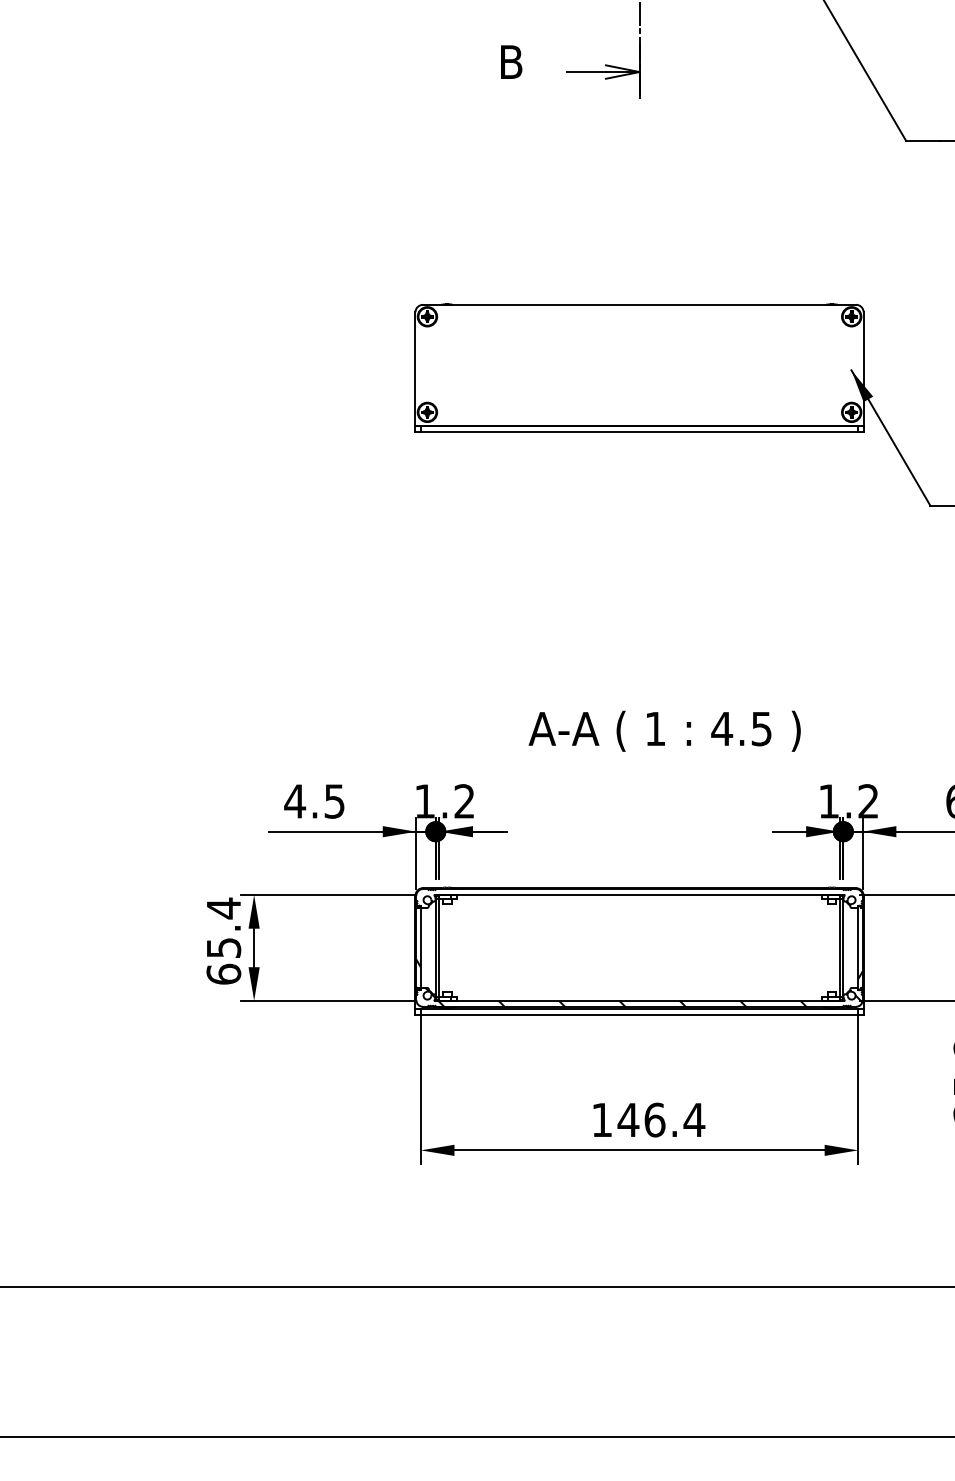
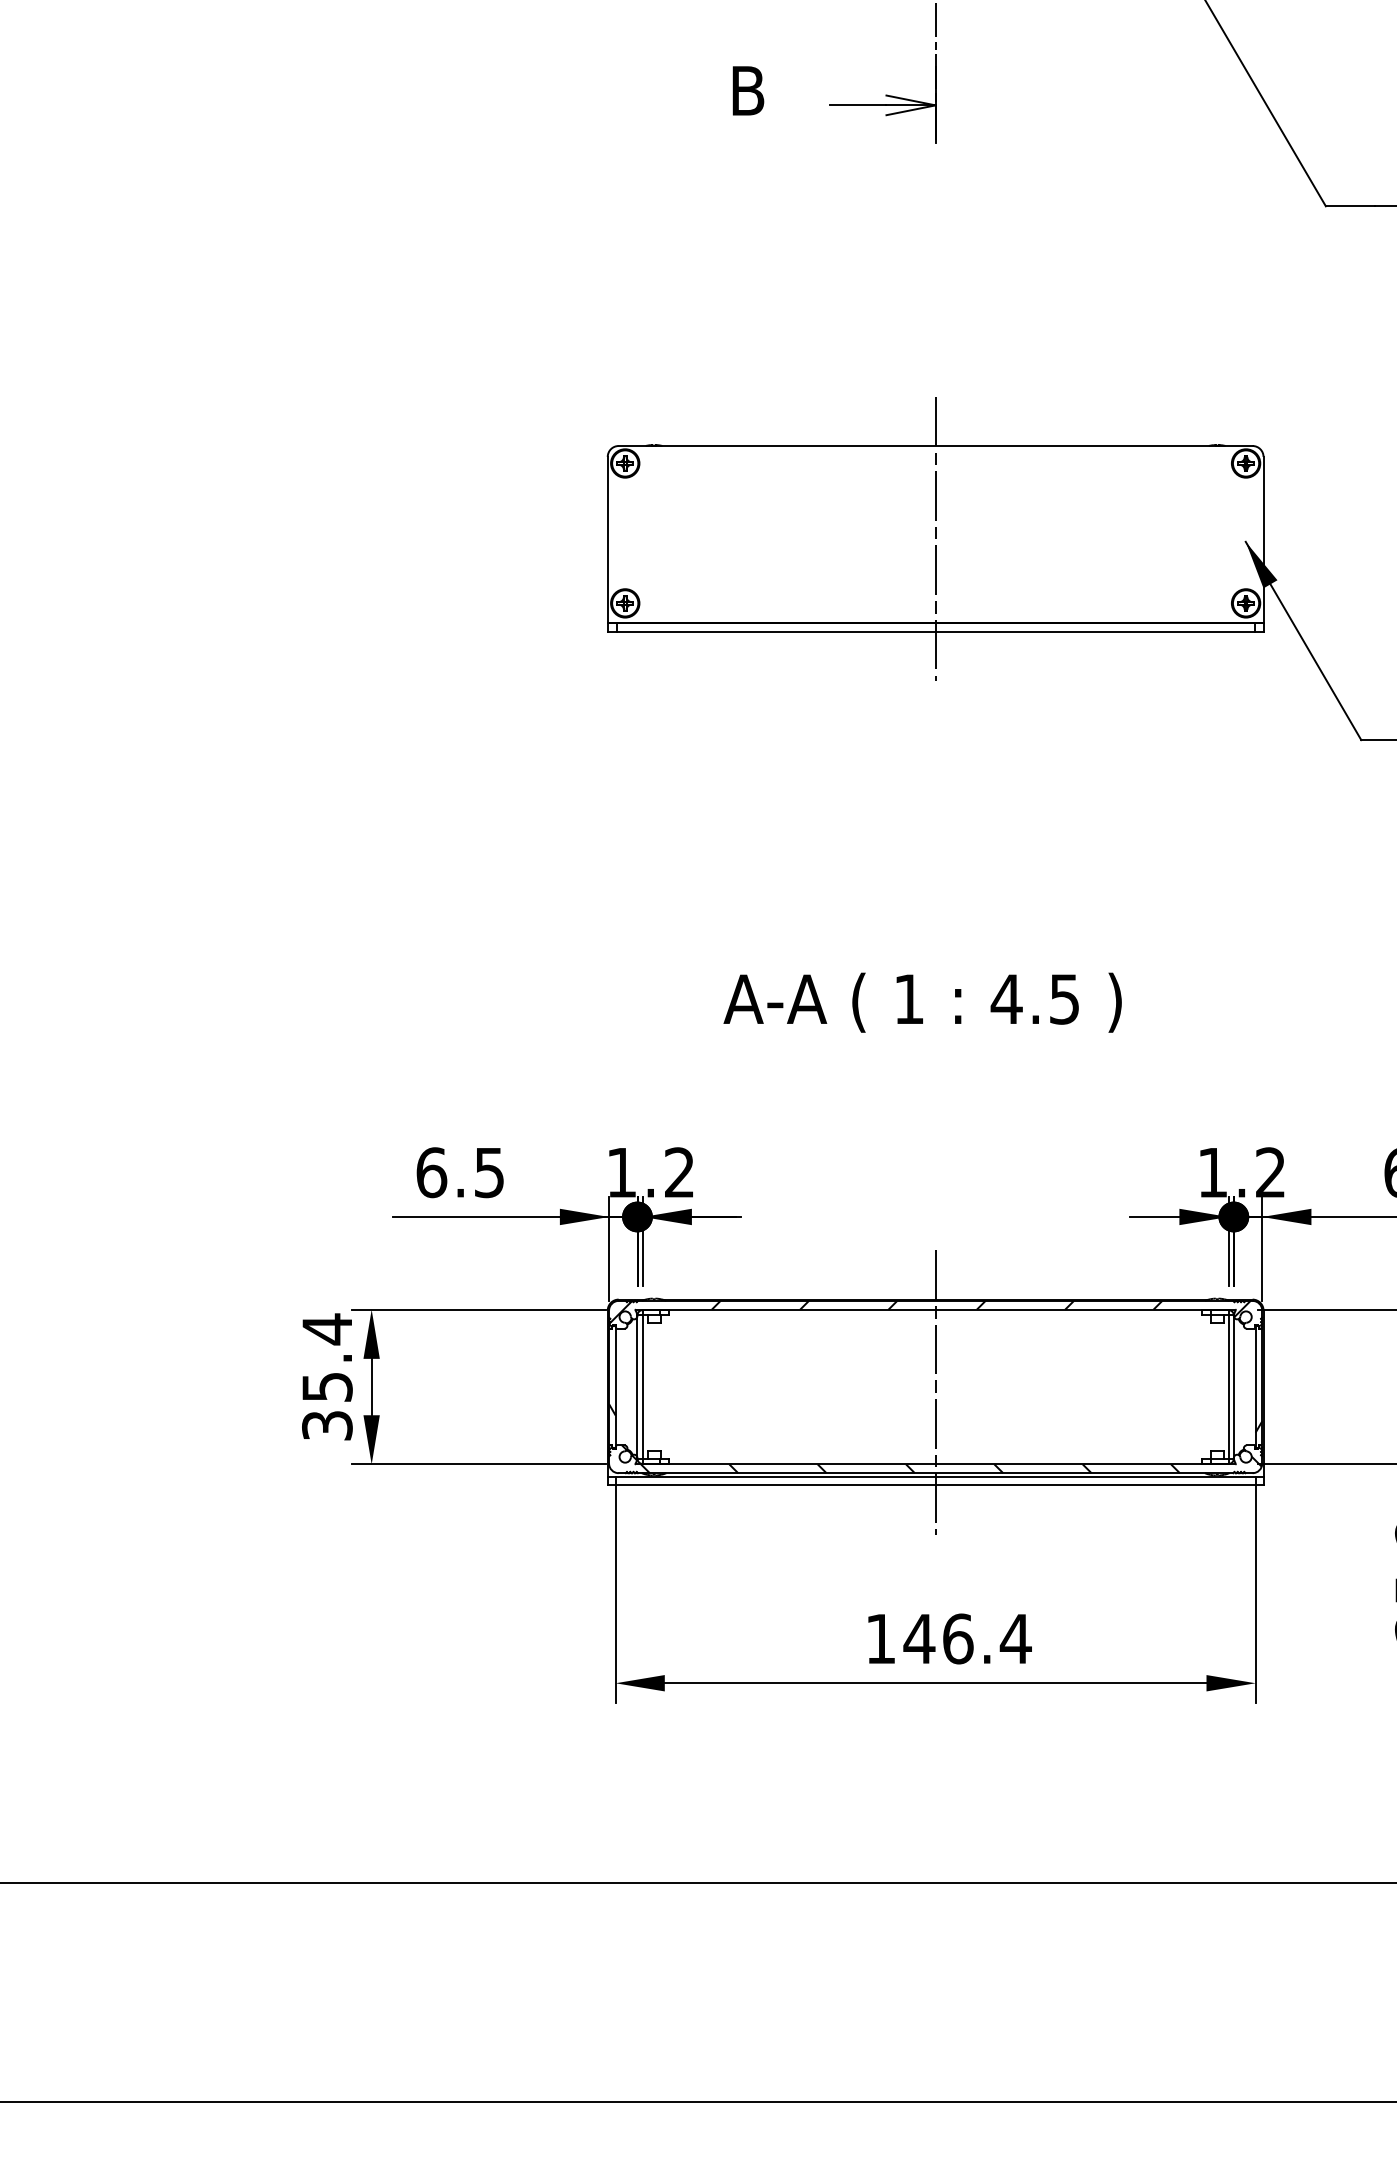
line: (639, 368) -> (935, 539), added
text: (664, 730) -> (922, 1001), moved
text: (295, 801) -> (432, 1172), 4.5 -> 6.5
hatch: (635, 896) -> (929, 1311), added
line: (639, 951) -> (935, 1392), added
text: (223, 973) -> (326, 1424), 65.4 -> 35.4

